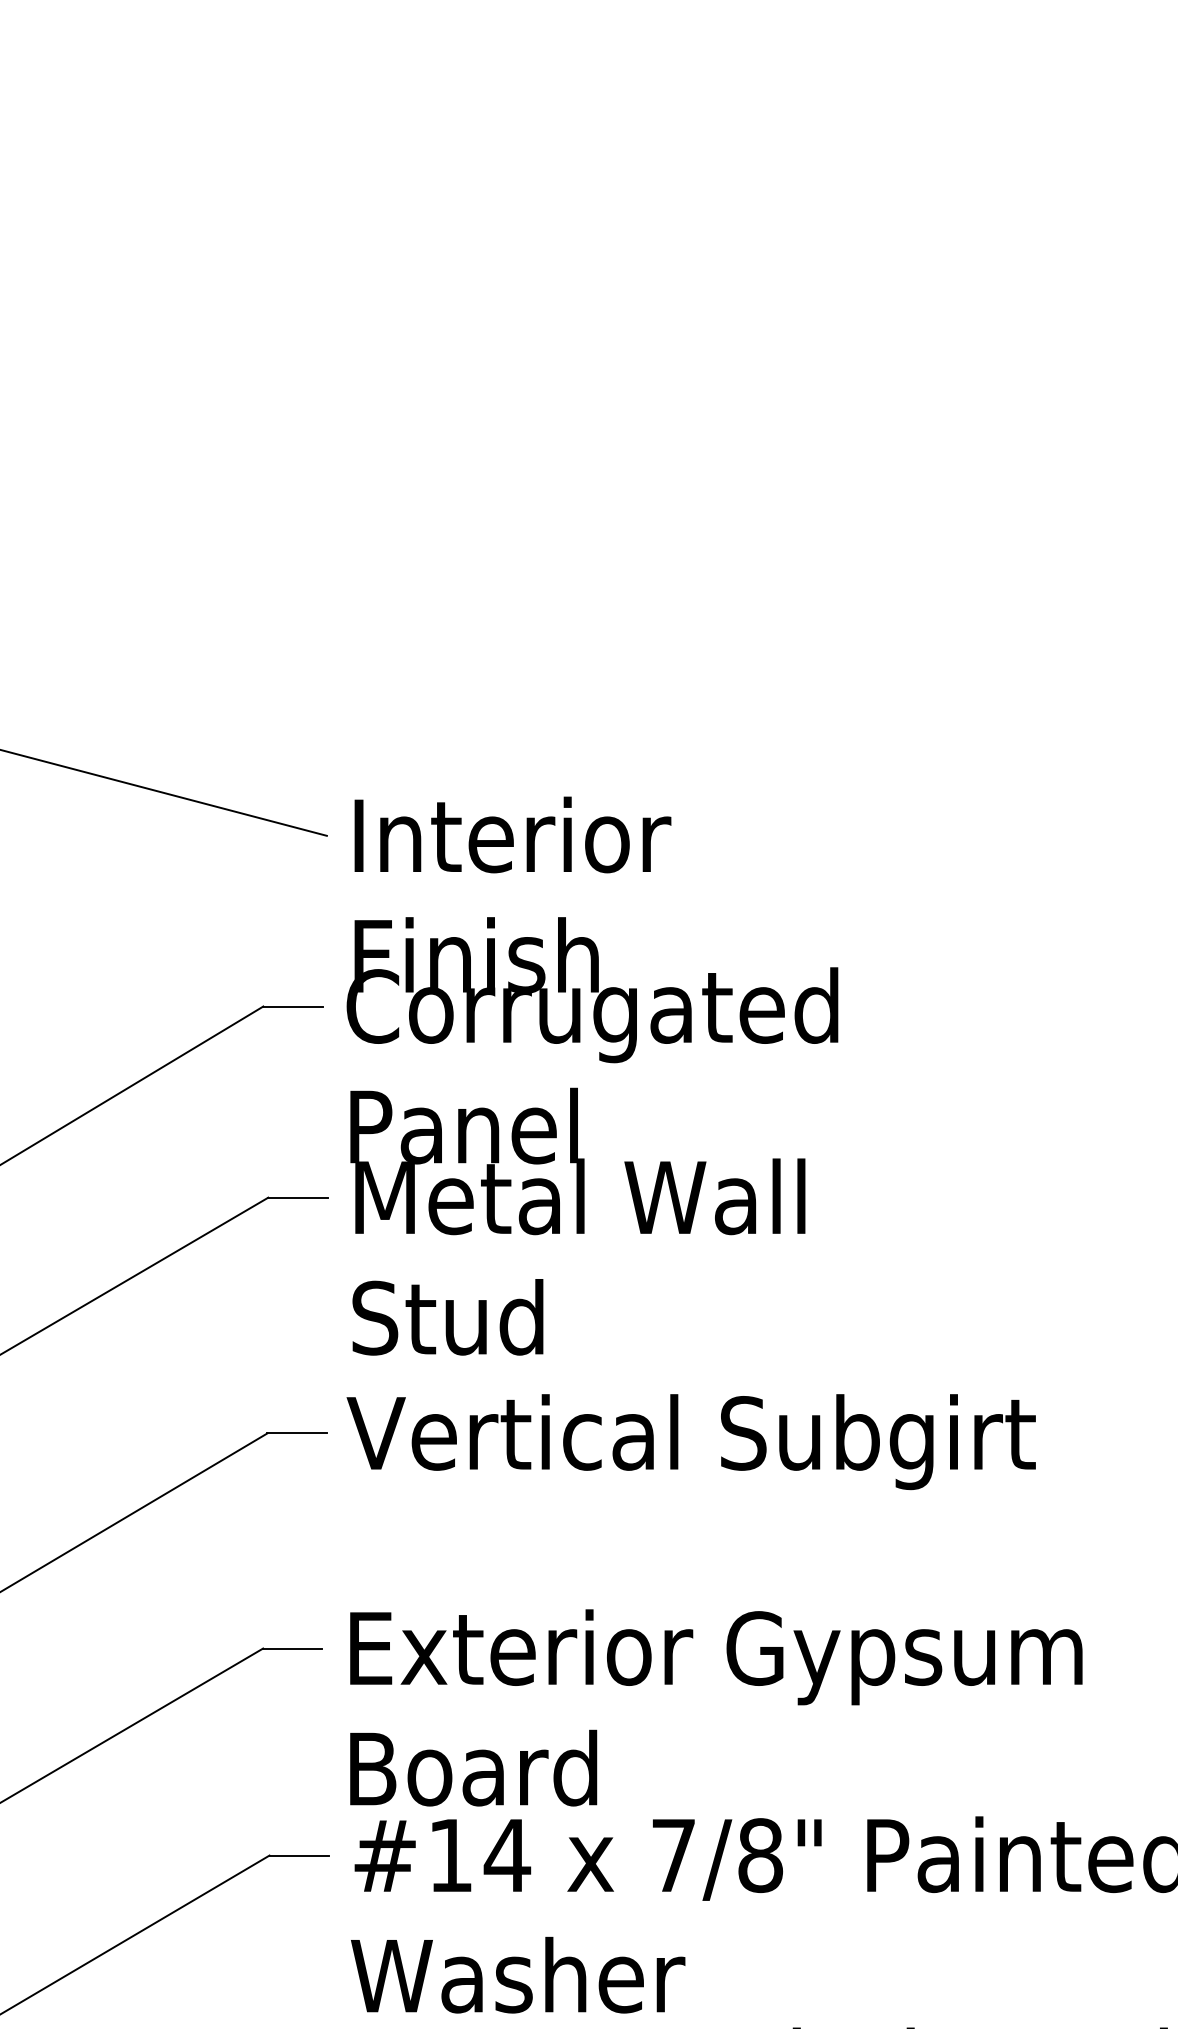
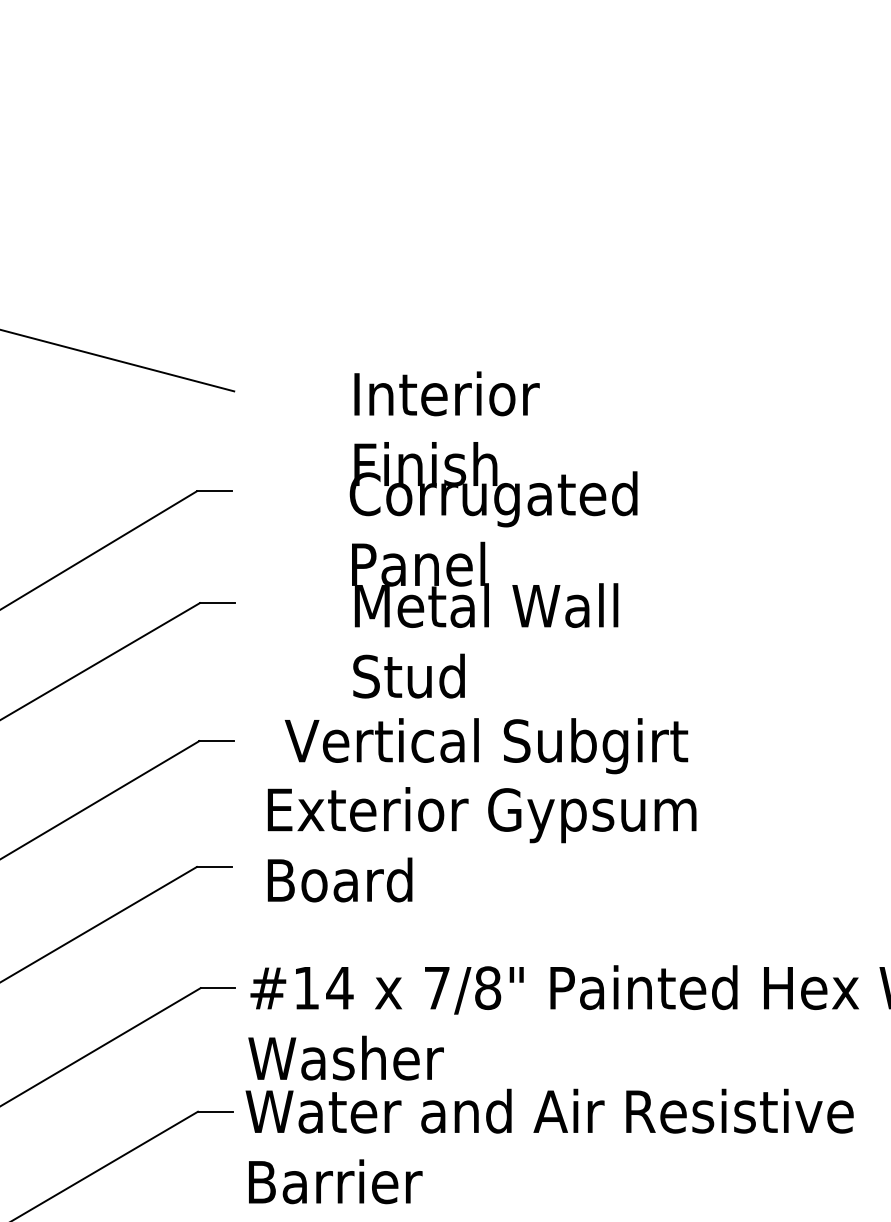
text: (592, 1075) -> (493, 534), moved
text: (691, 1442) -> (486, 746), moved
text: (715, 1707) -> (481, 844), moved

